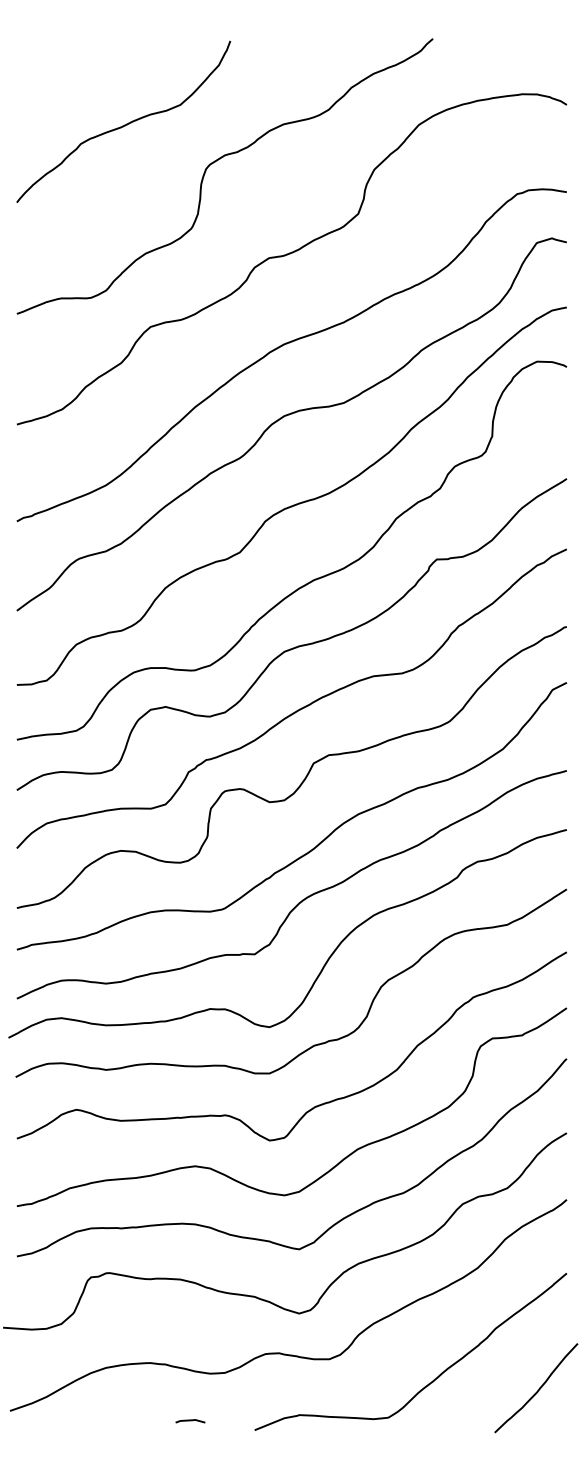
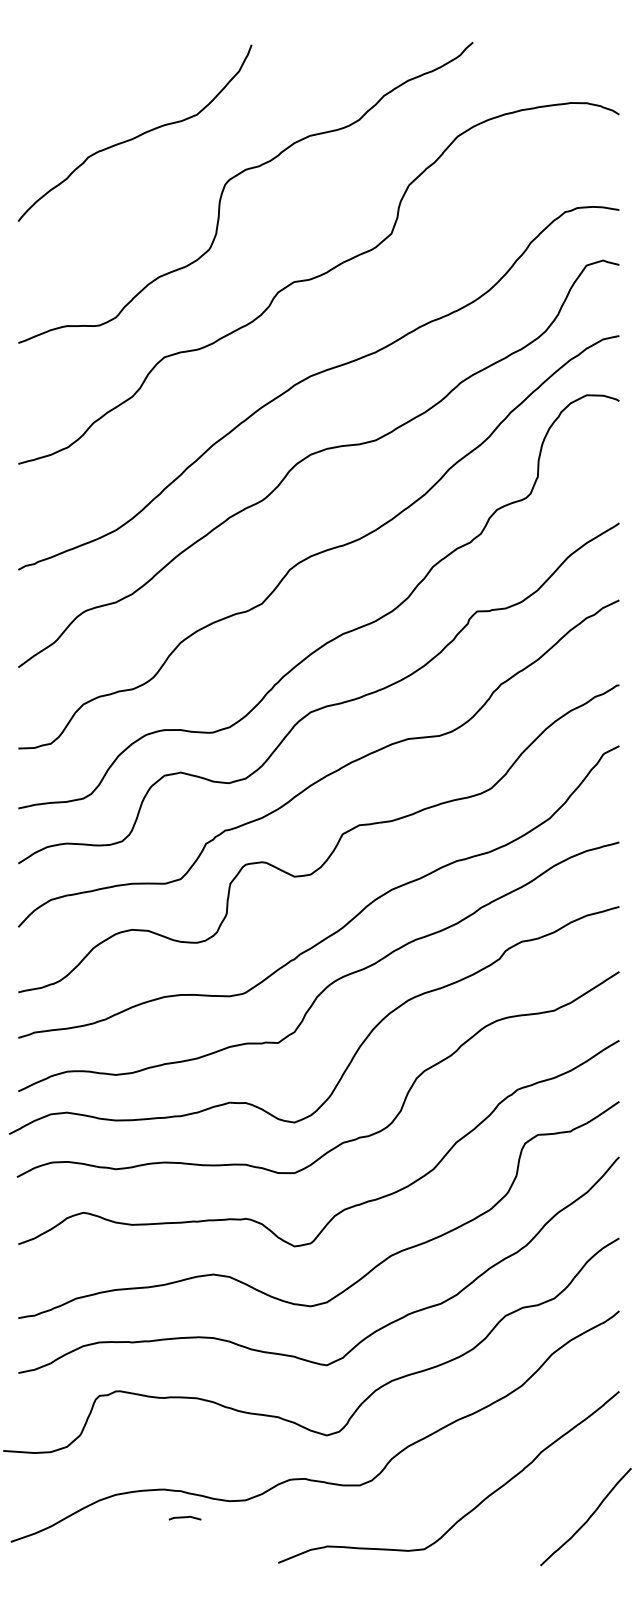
line: (190, 1421) -> (185, 1518), moved

